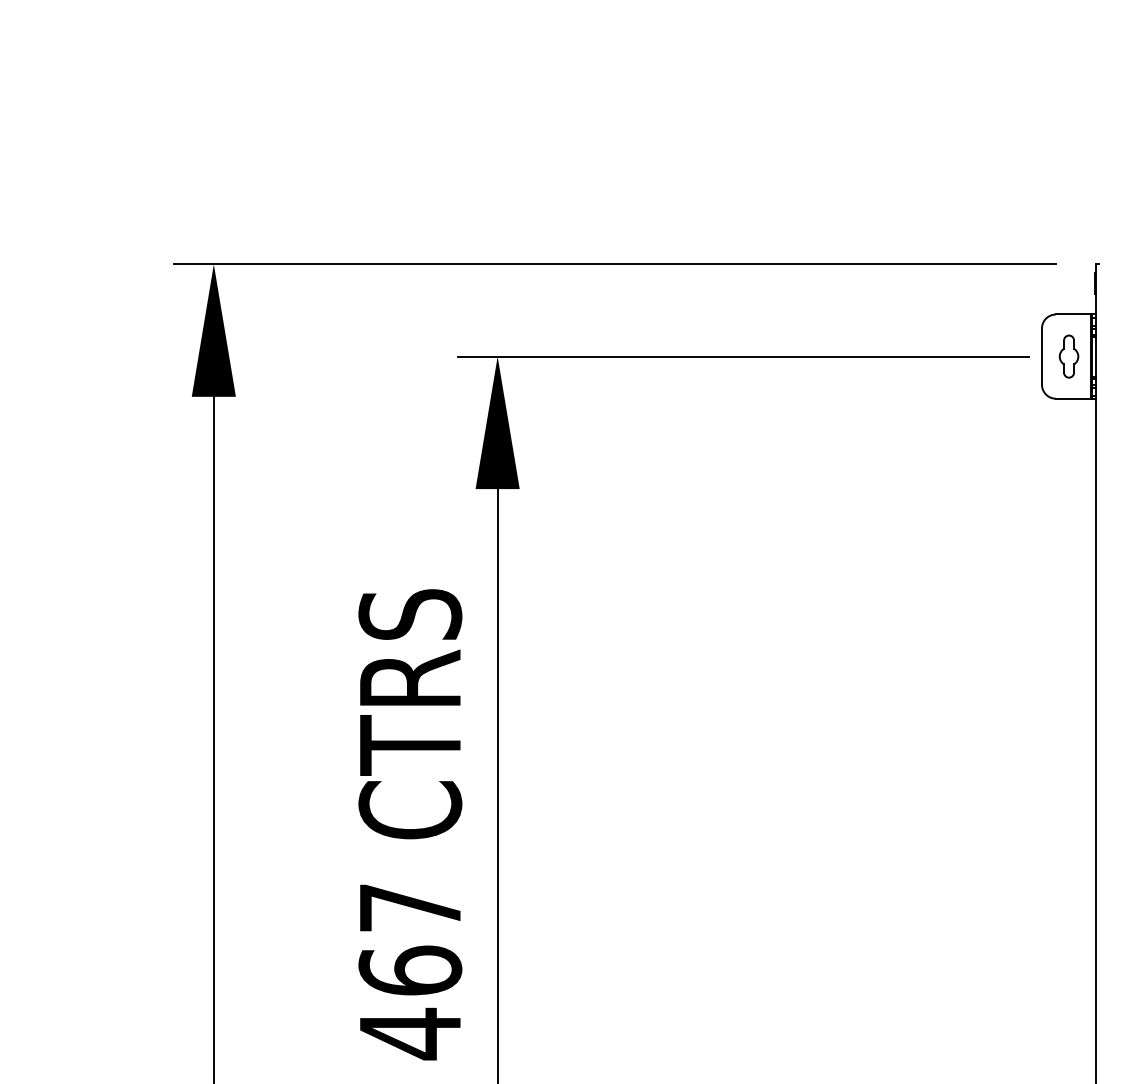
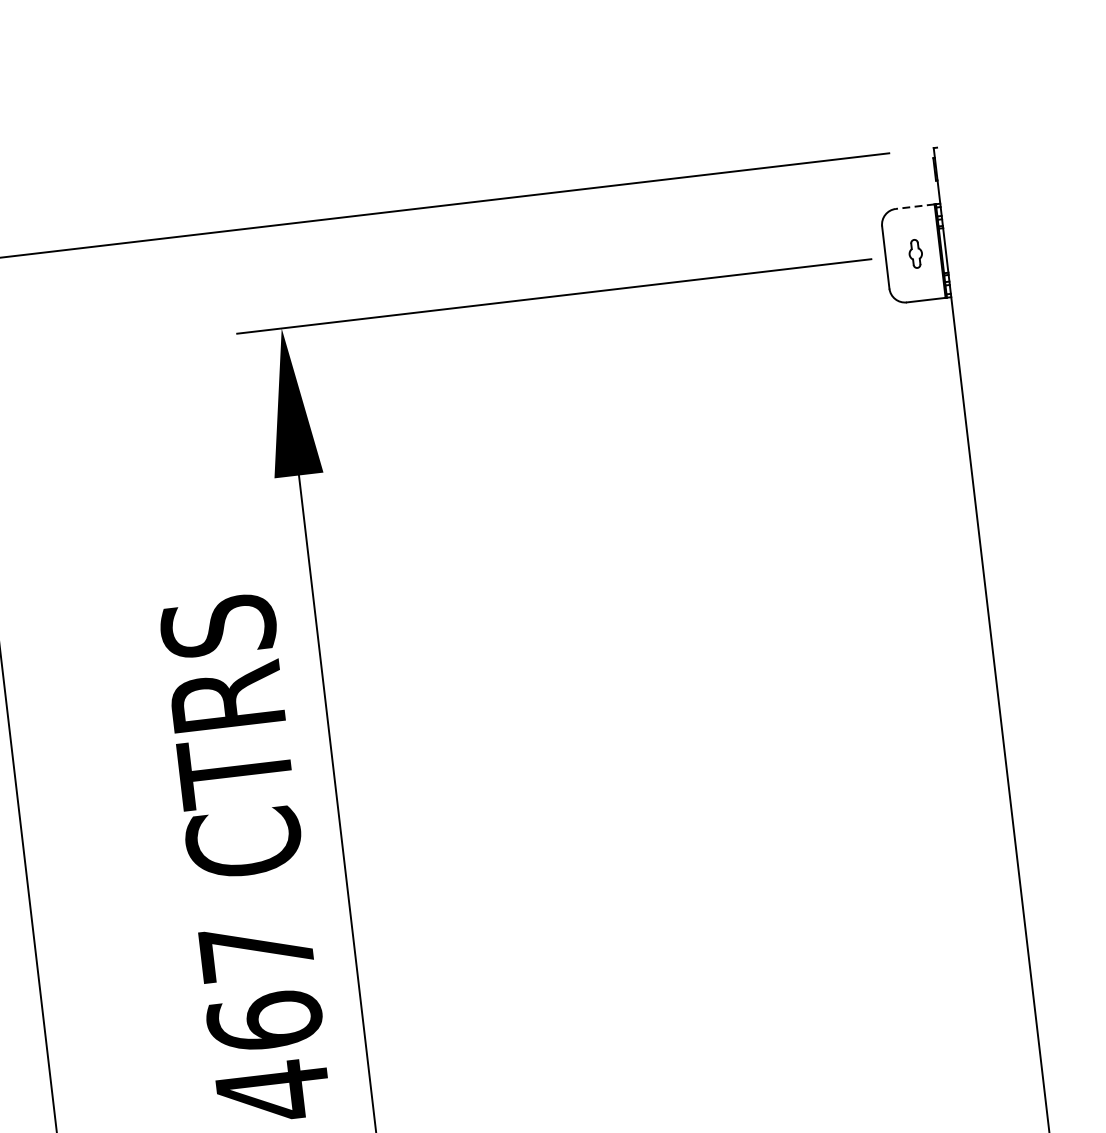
line: (1072, 314) -> (914, 206), solid -> dashed
part: (1068, 356) -> (915, 253), size x0.6

